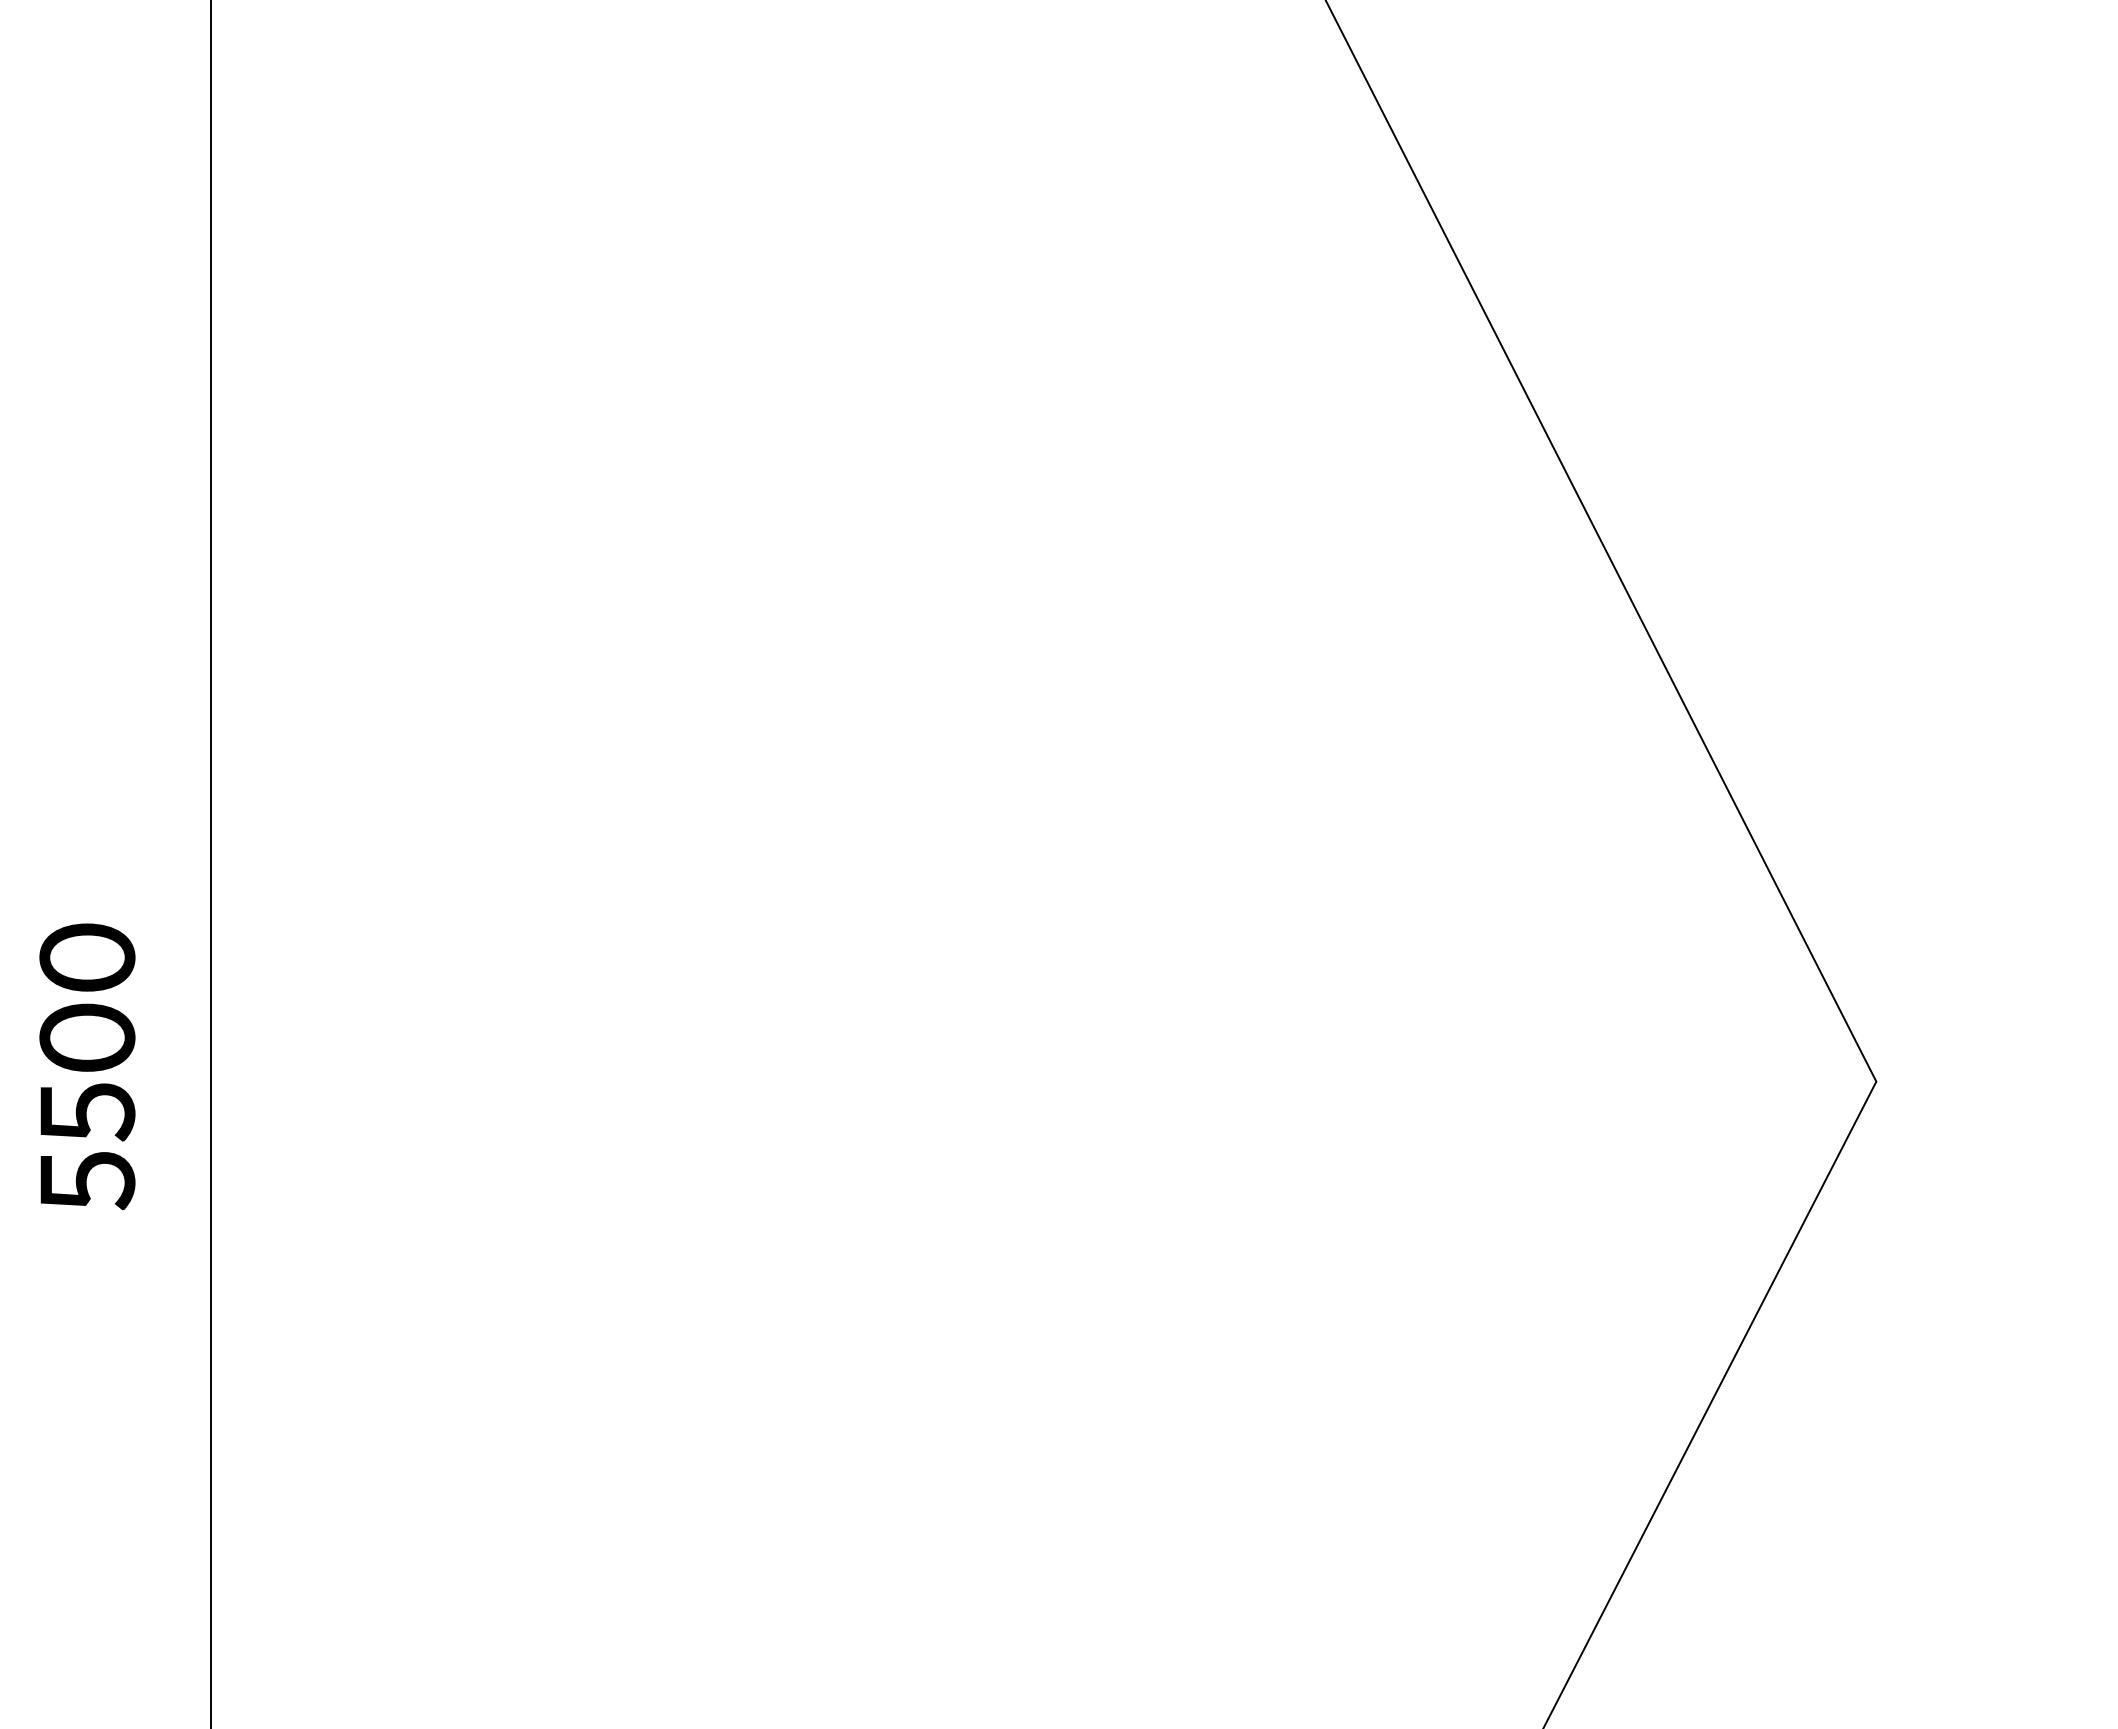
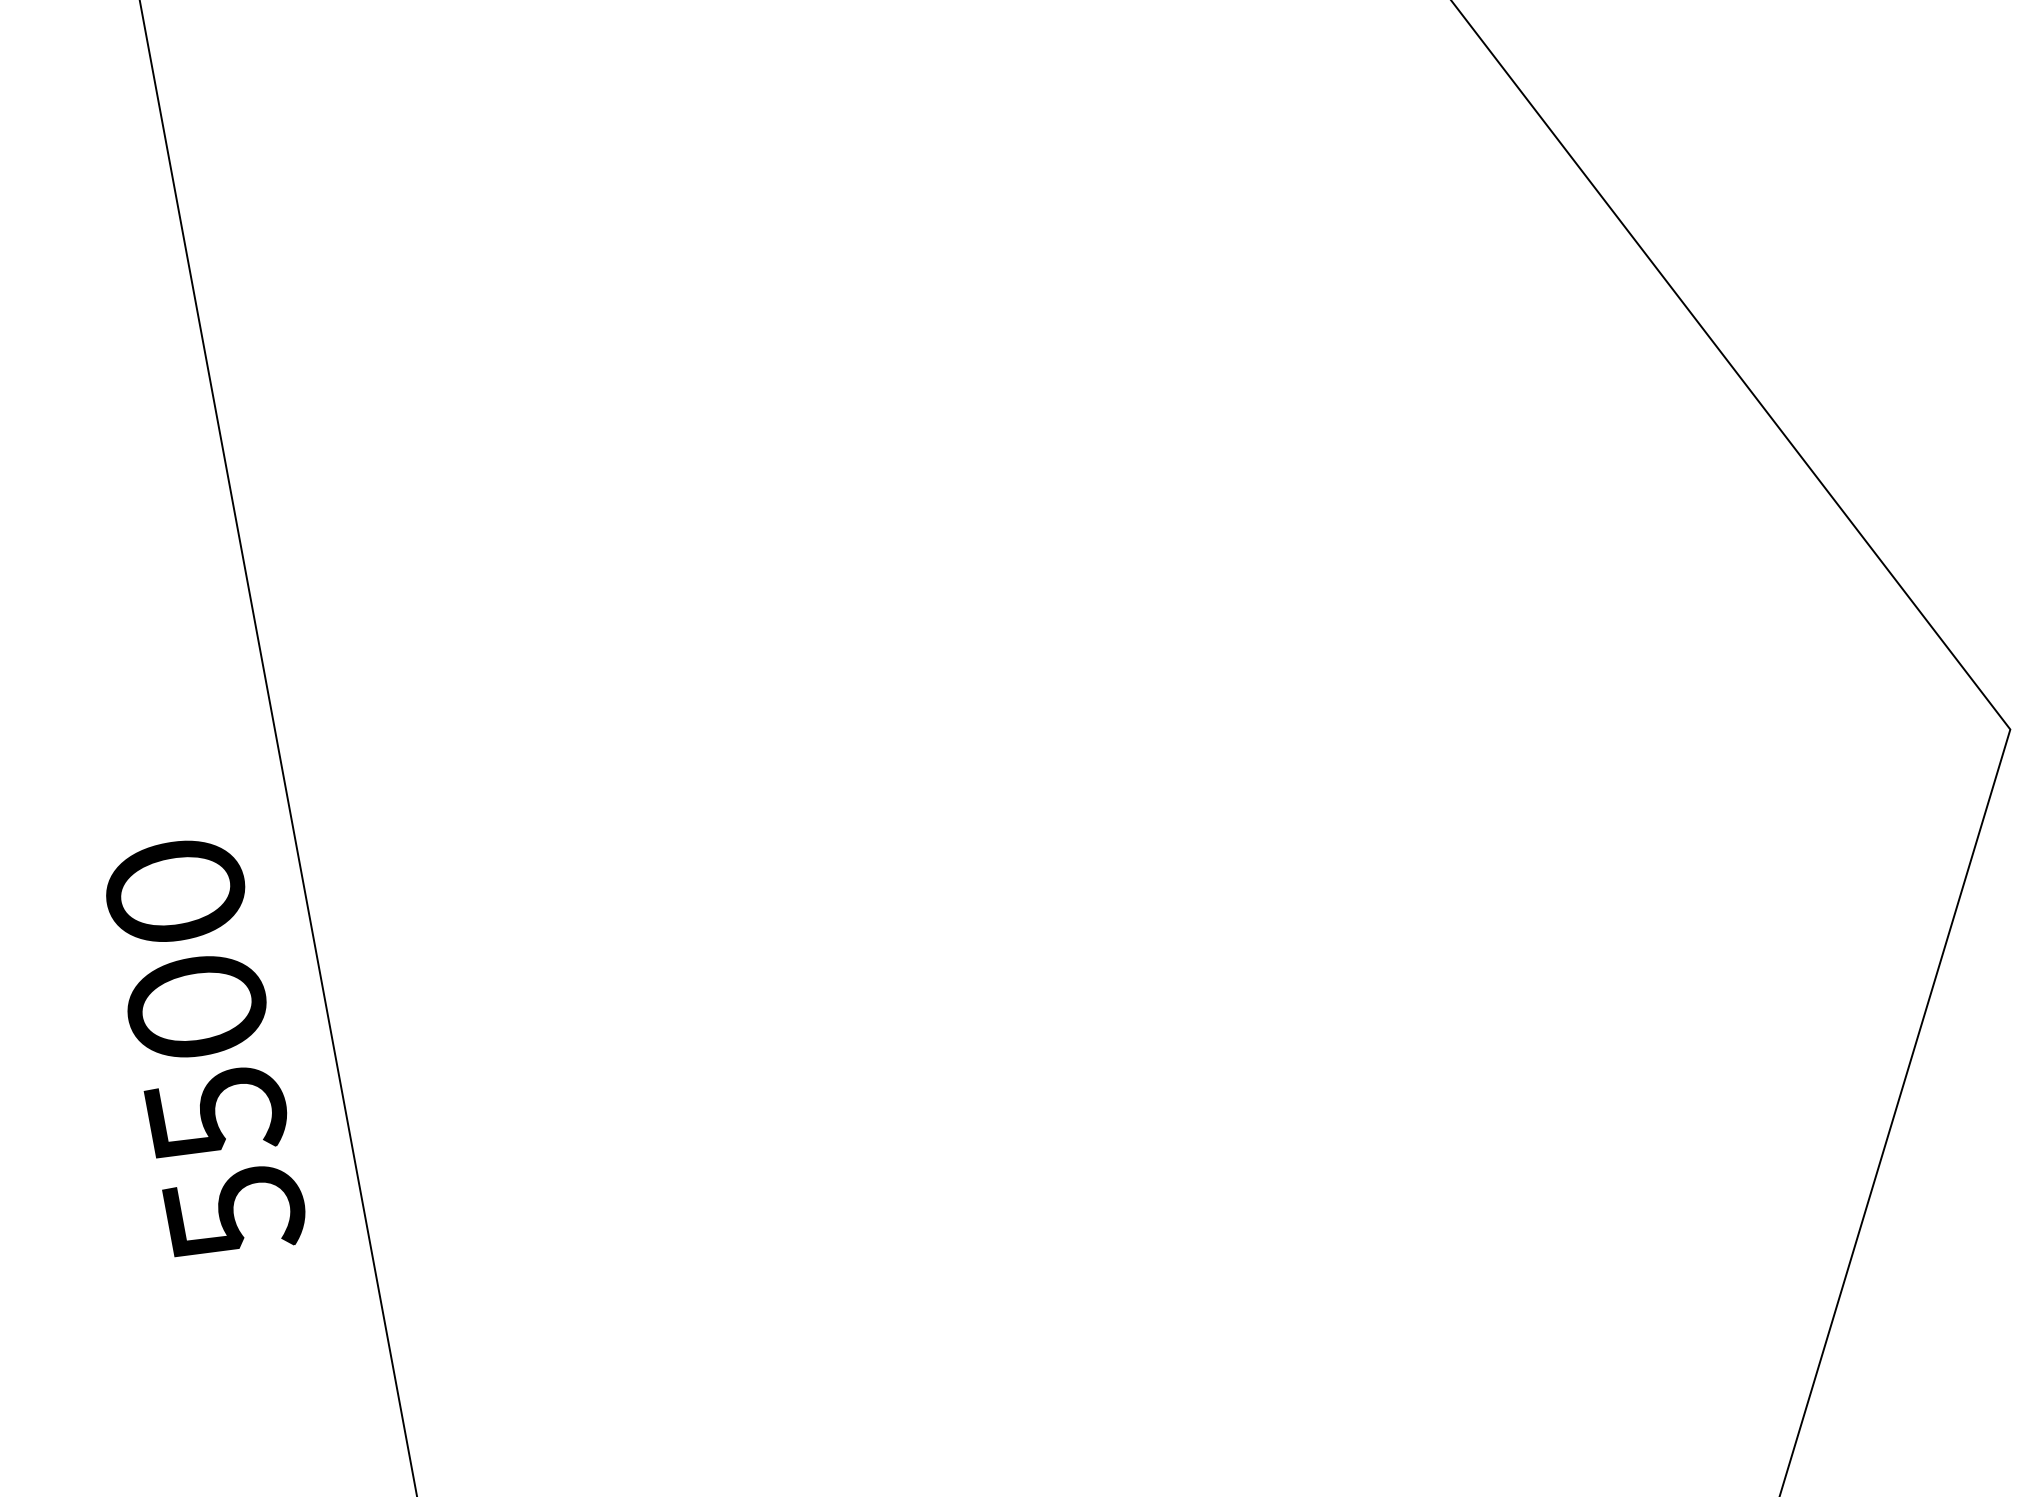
part: (87, 1066) -> (204, 1048), size x1.43

